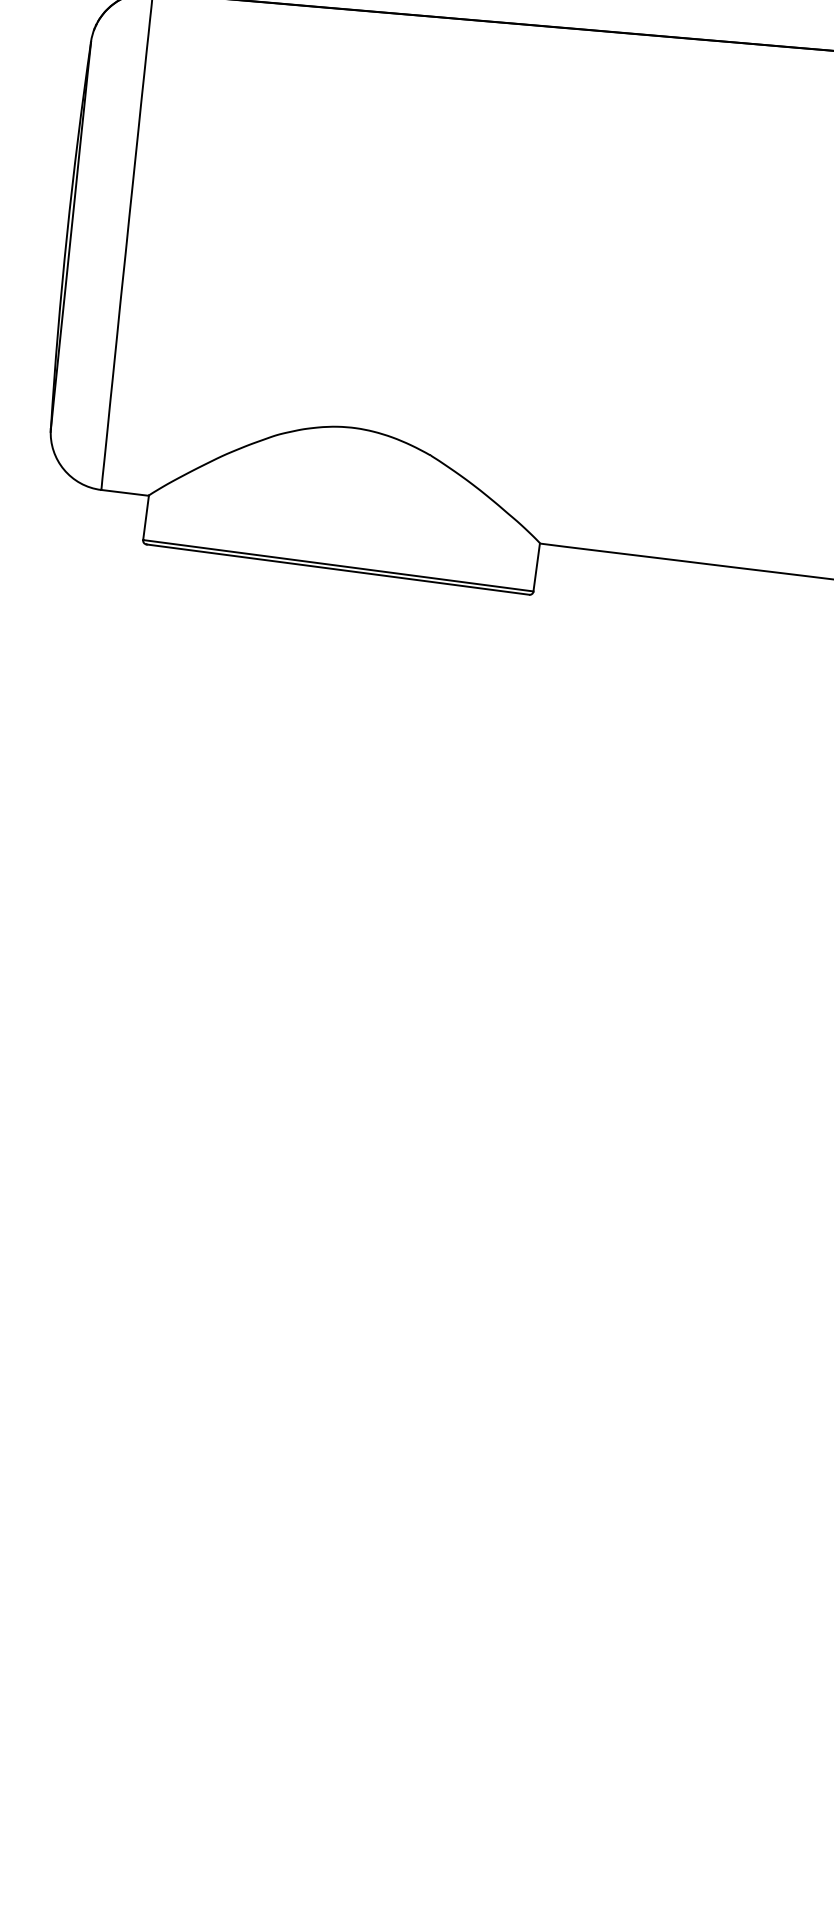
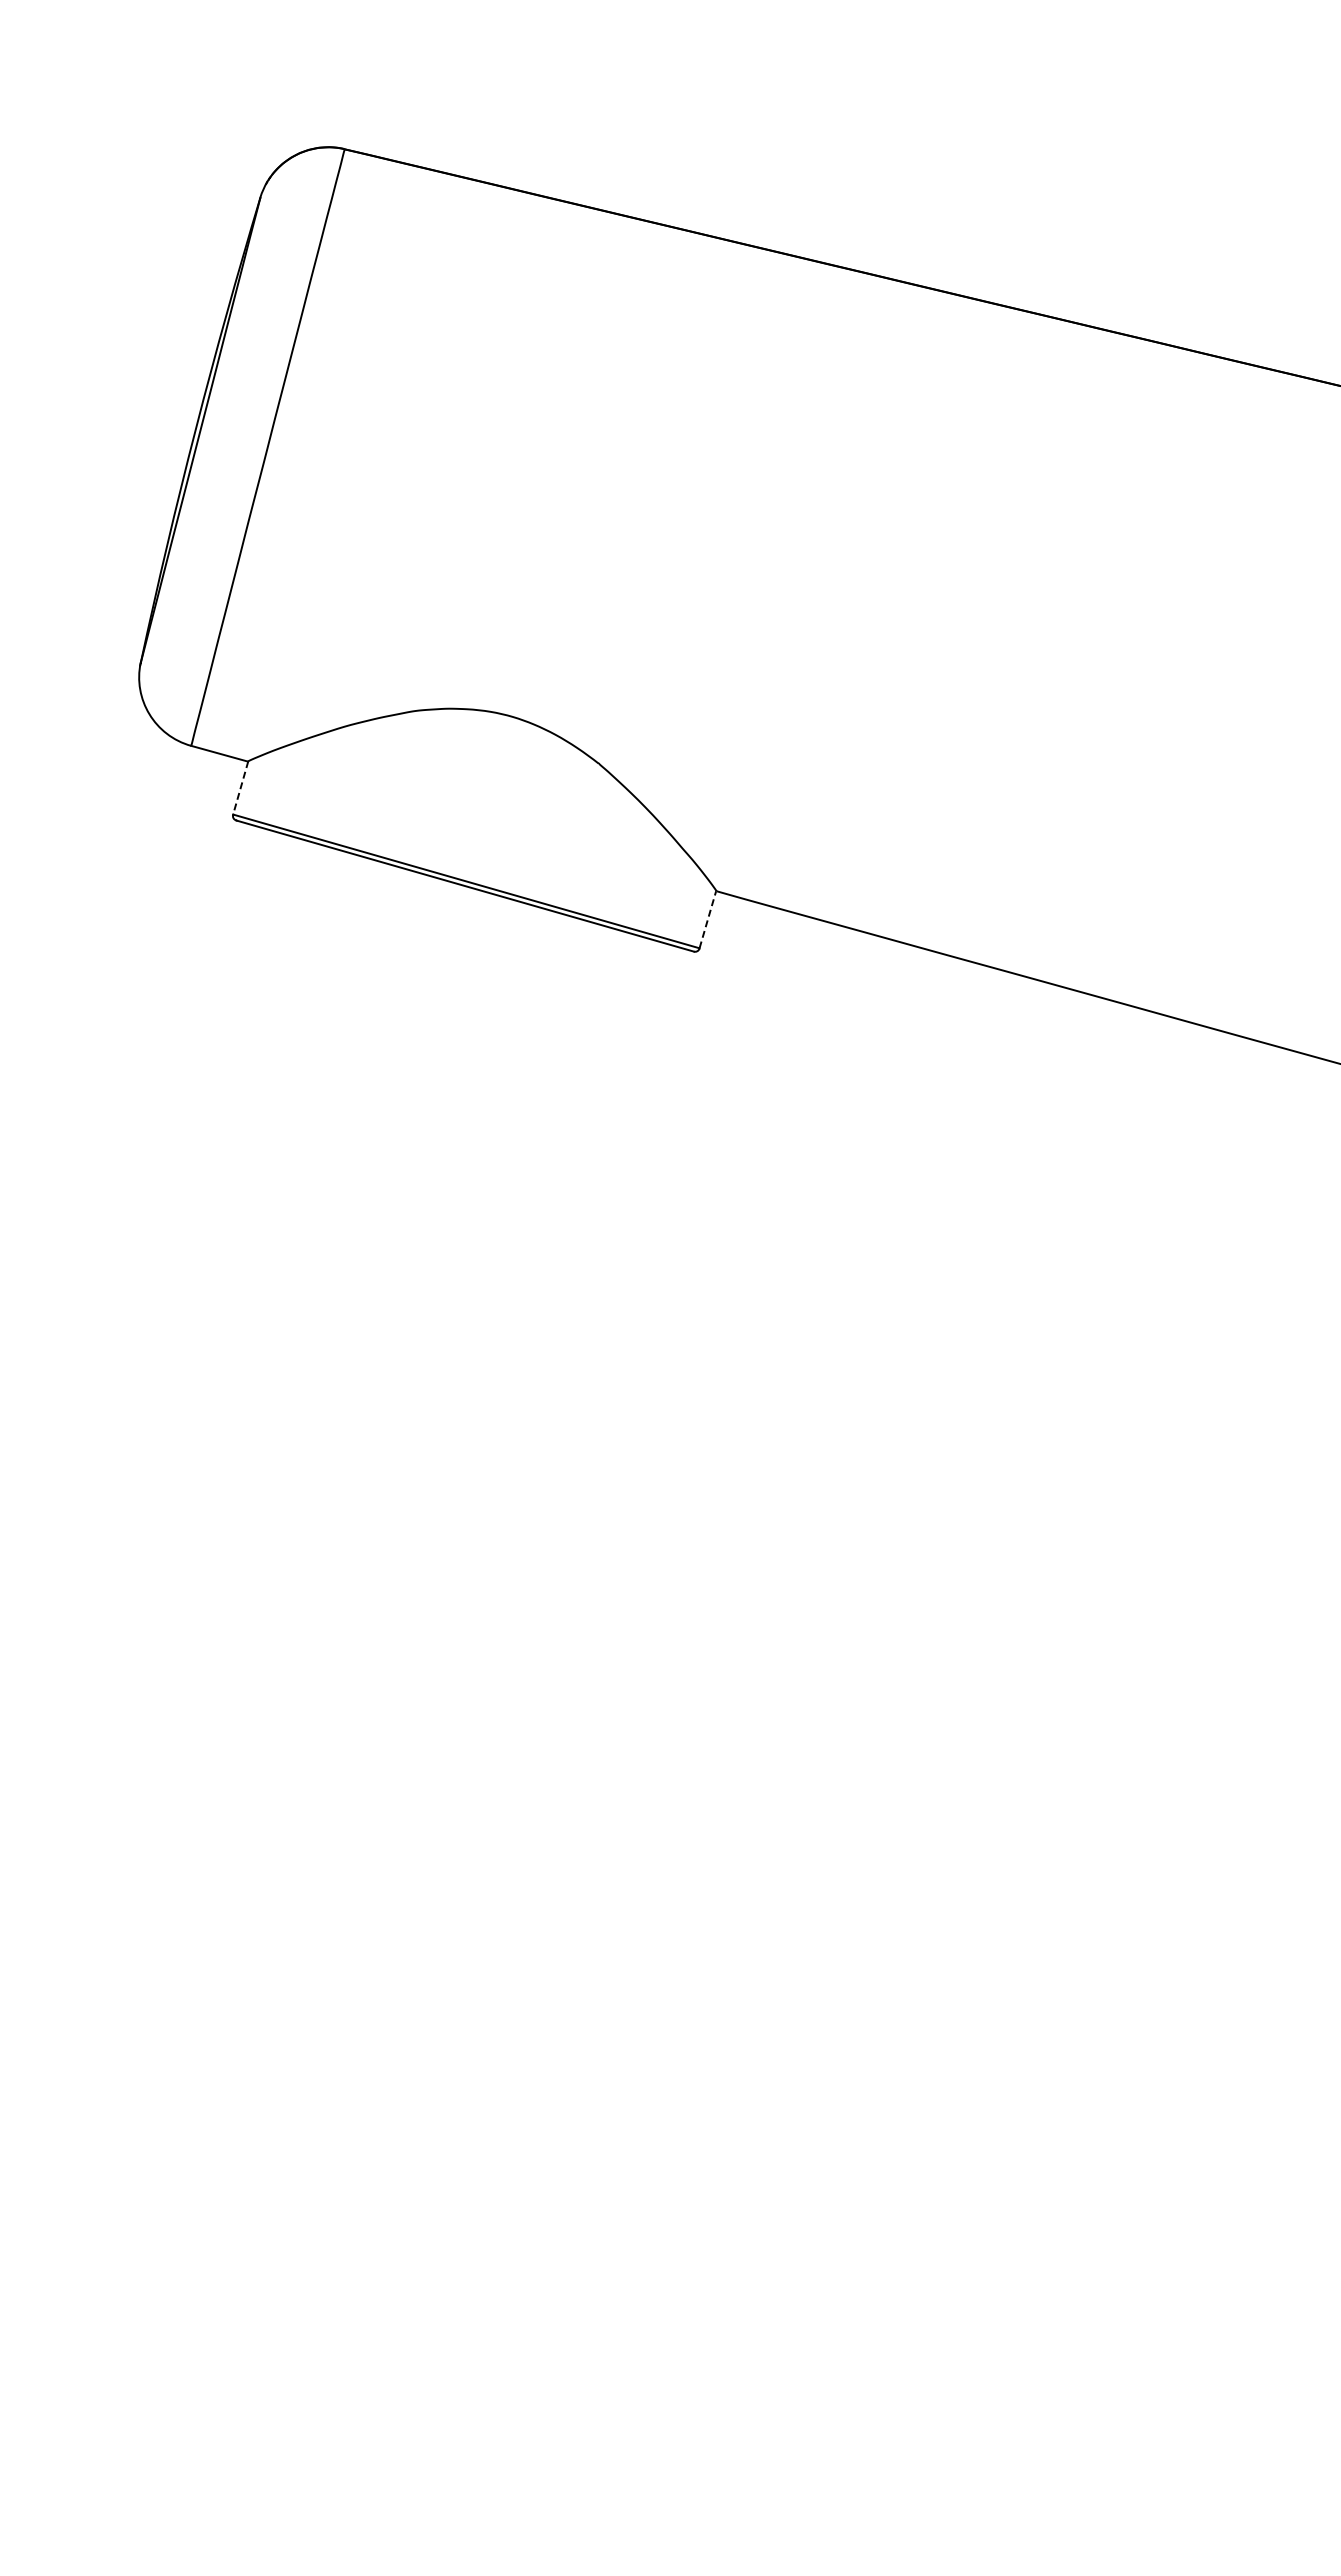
line: (145, 517) -> (240, 787), solid -> dashed
line: (536, 567) -> (707, 919), solid -> dashed

